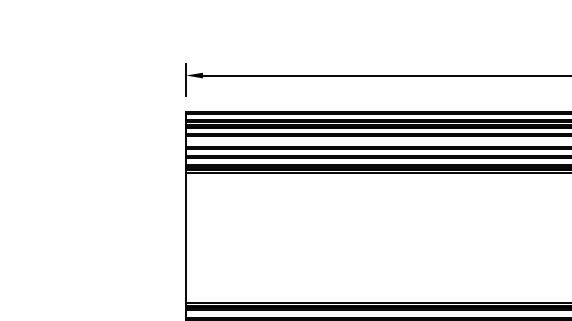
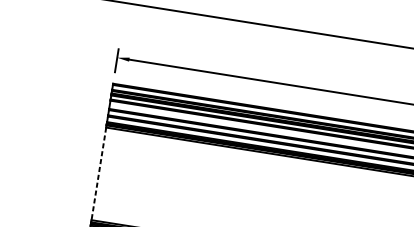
line: (186, 237) -> (99, 173), solid -> dashed

